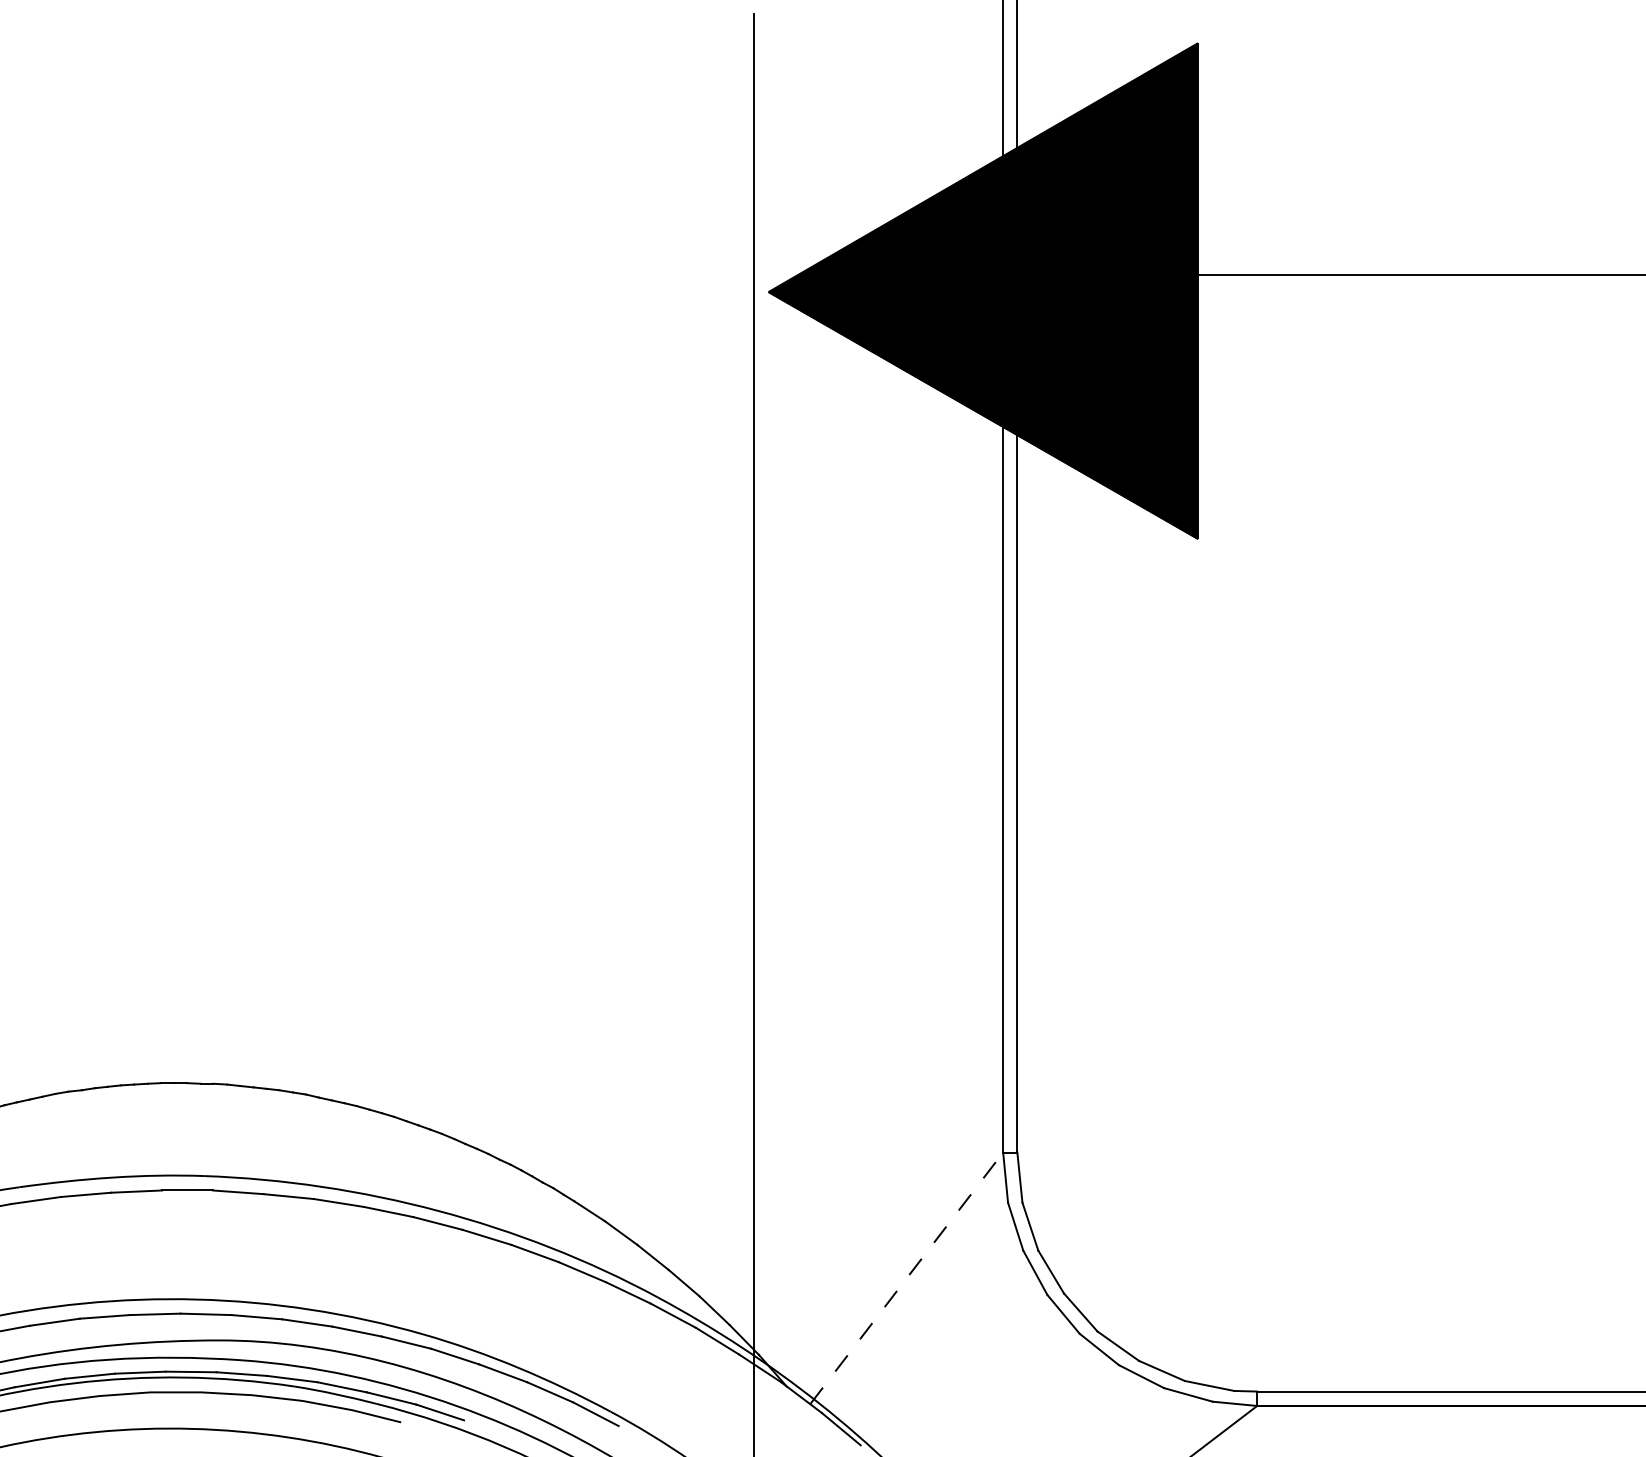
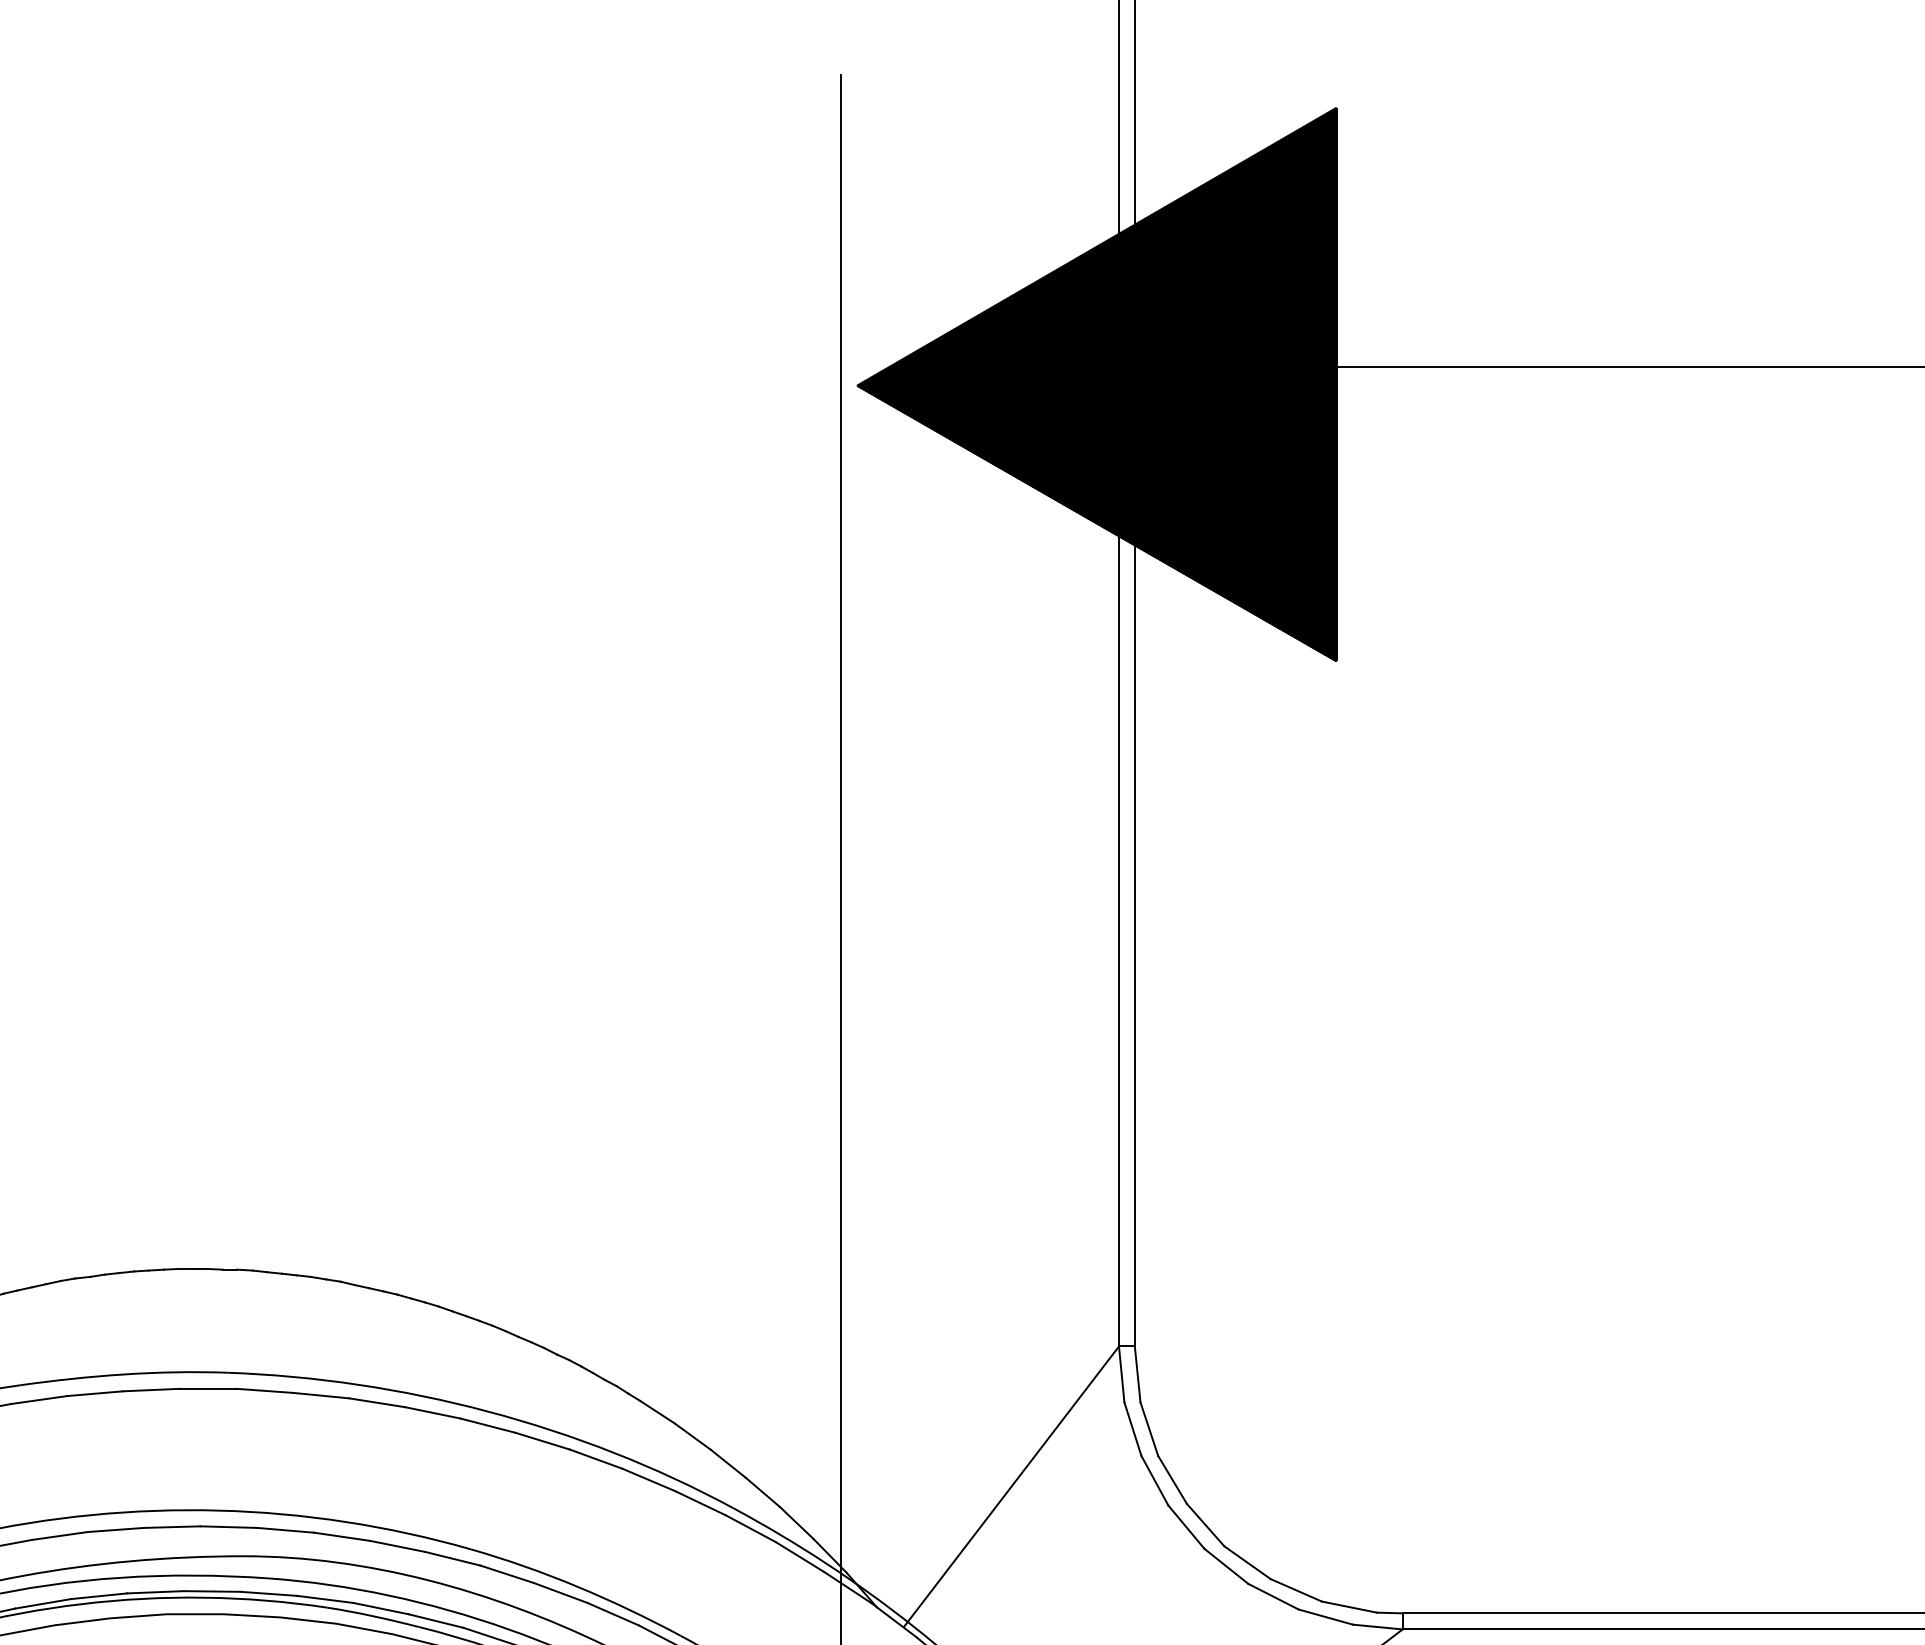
line: (906, 1277) -> (1011, 1486), dashed -> solid

